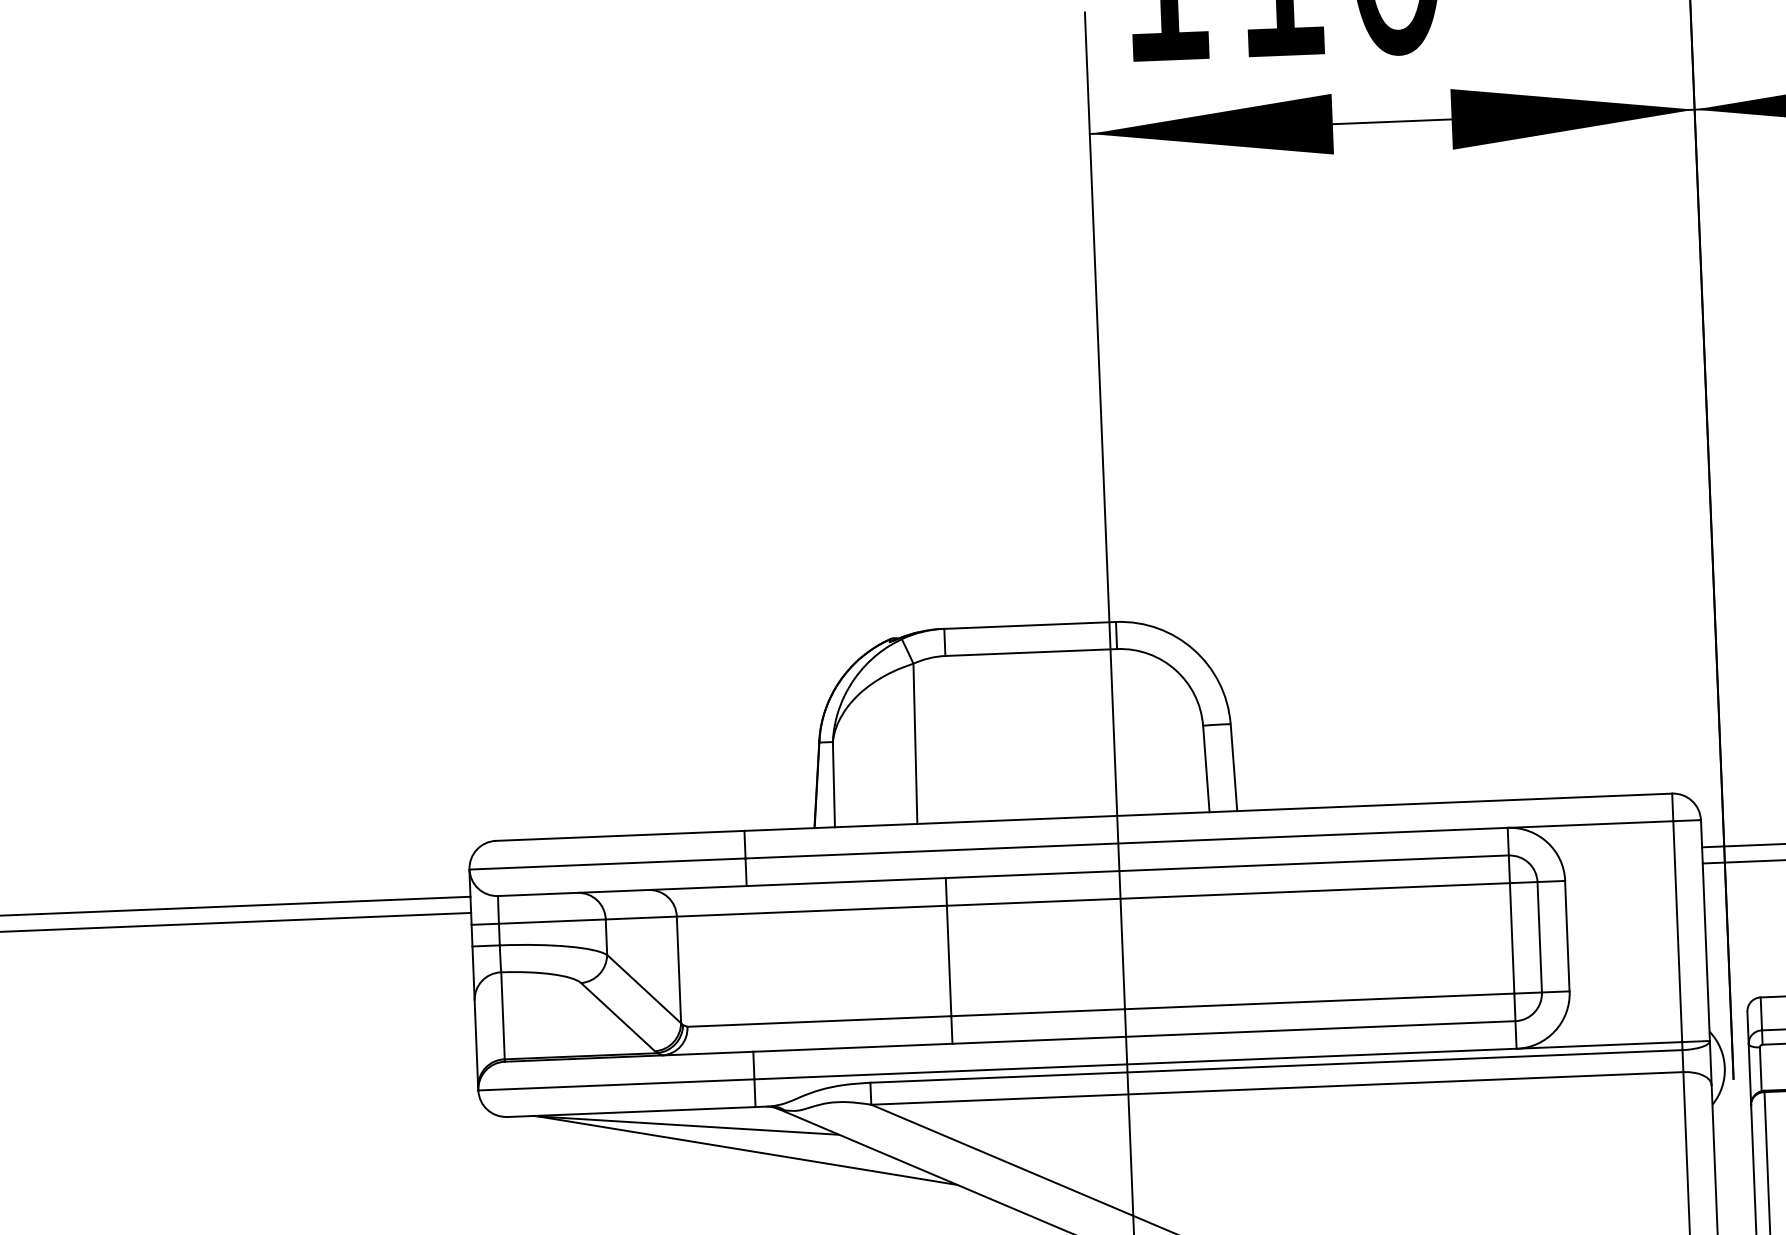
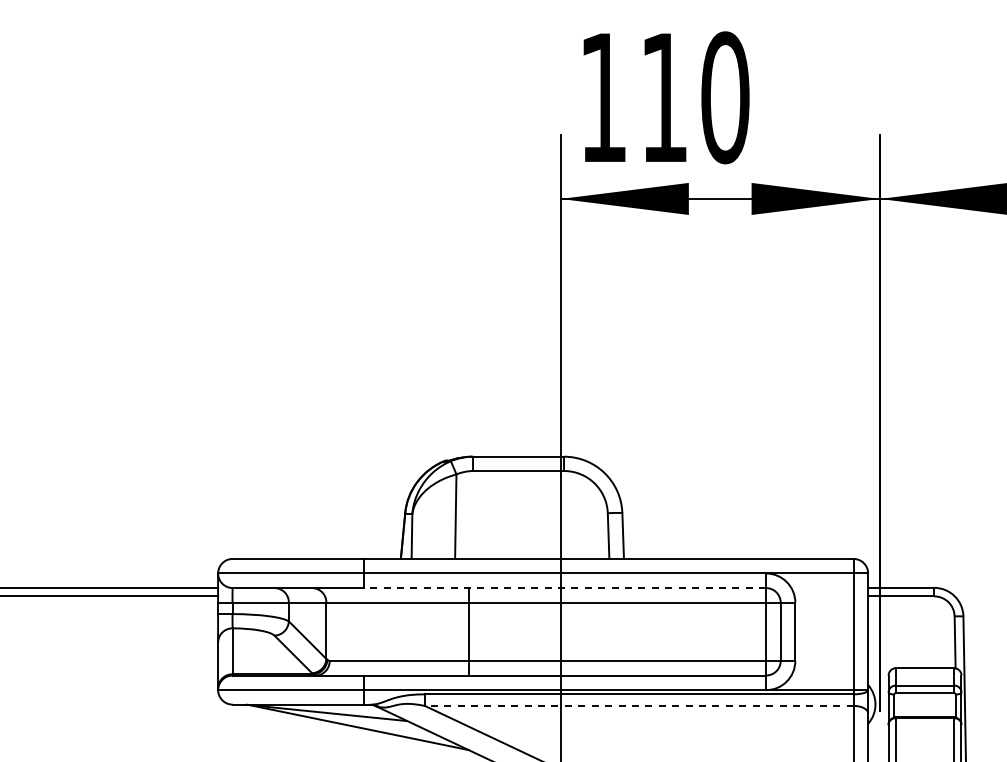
line: (1126, 871) -> (564, 588), solid -> dashed
line: (1275, 1087) -> (638, 705), solid -> dashed

